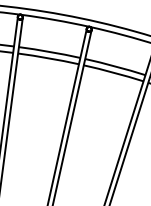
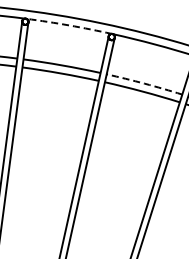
arc: (55, 20) -> (69, 25), solid -> dashed
arc: (115, 66) -> (144, 83), solid -> dashed

